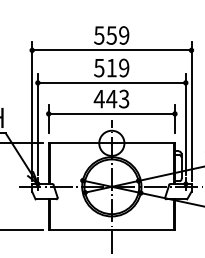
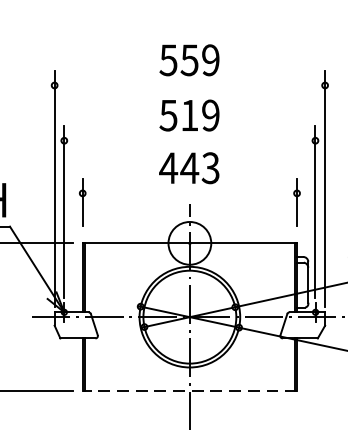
line: (111, 50) -> (189, 85), removed
line: (111, 82) -> (189, 140), removed
line: (111, 113) -> (189, 192), removed
line: (111, 230) -> (189, 391), solid -> dashed

